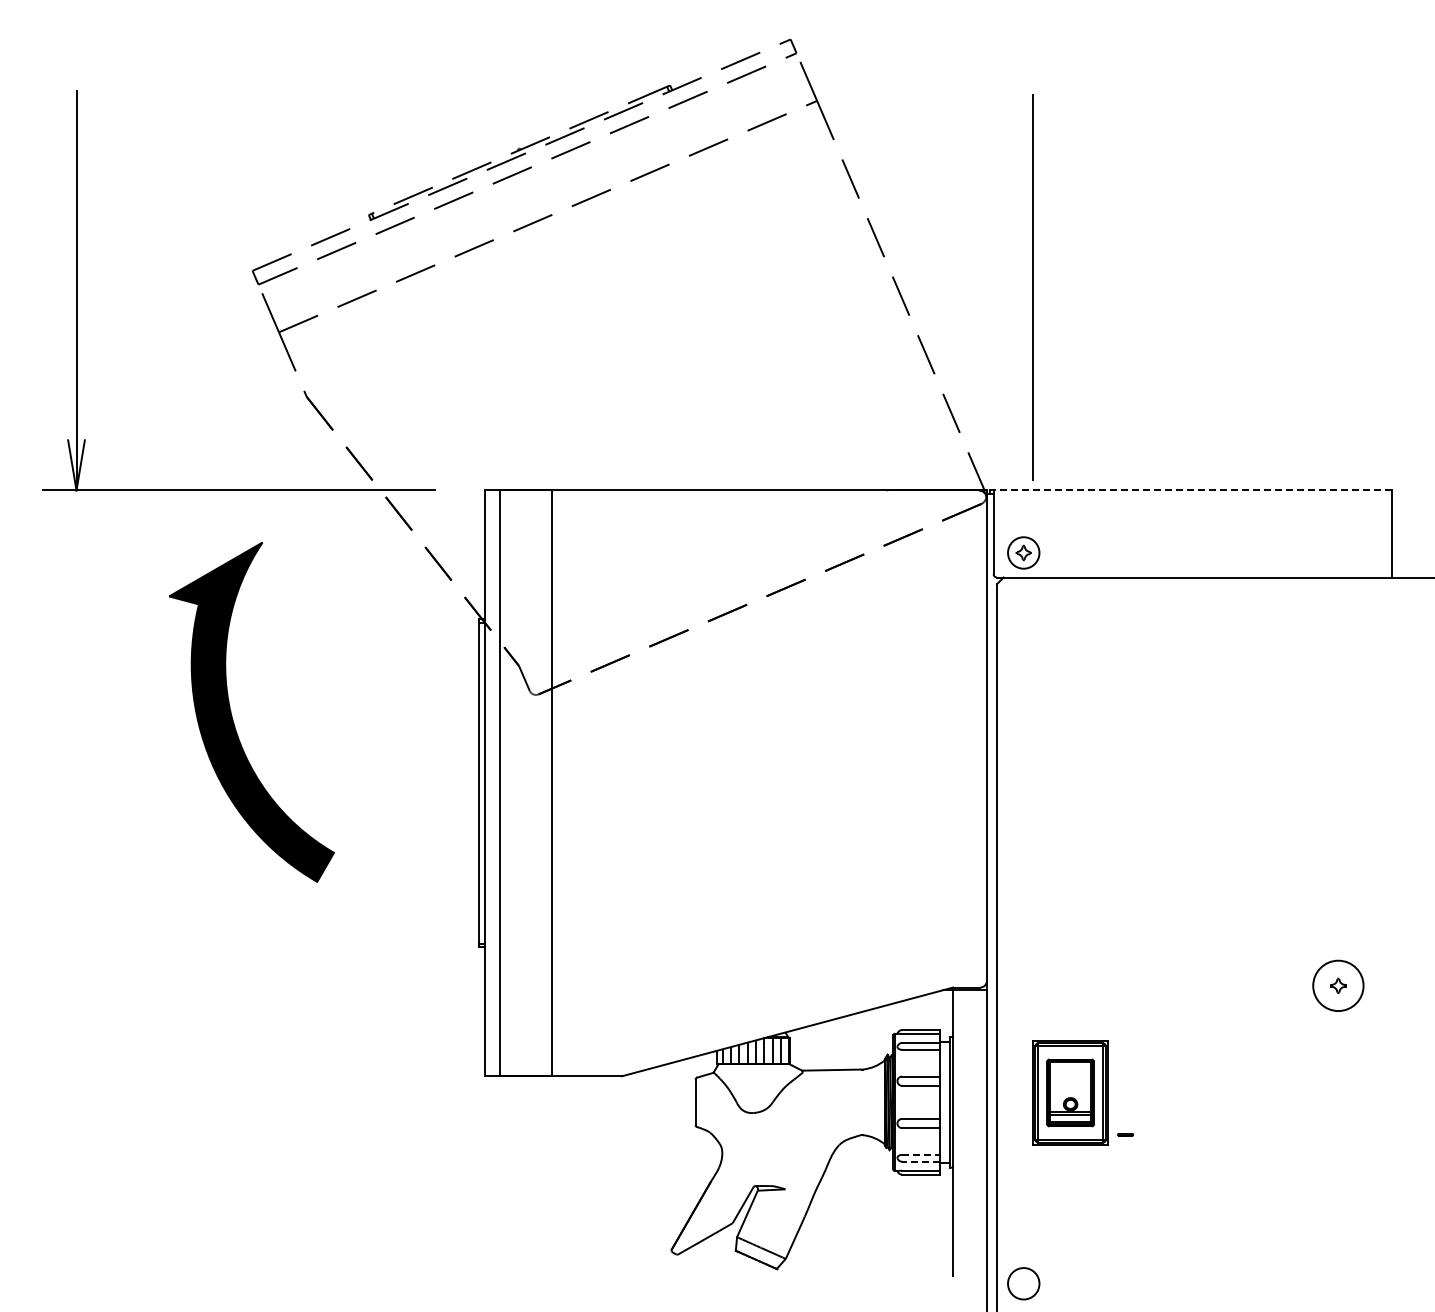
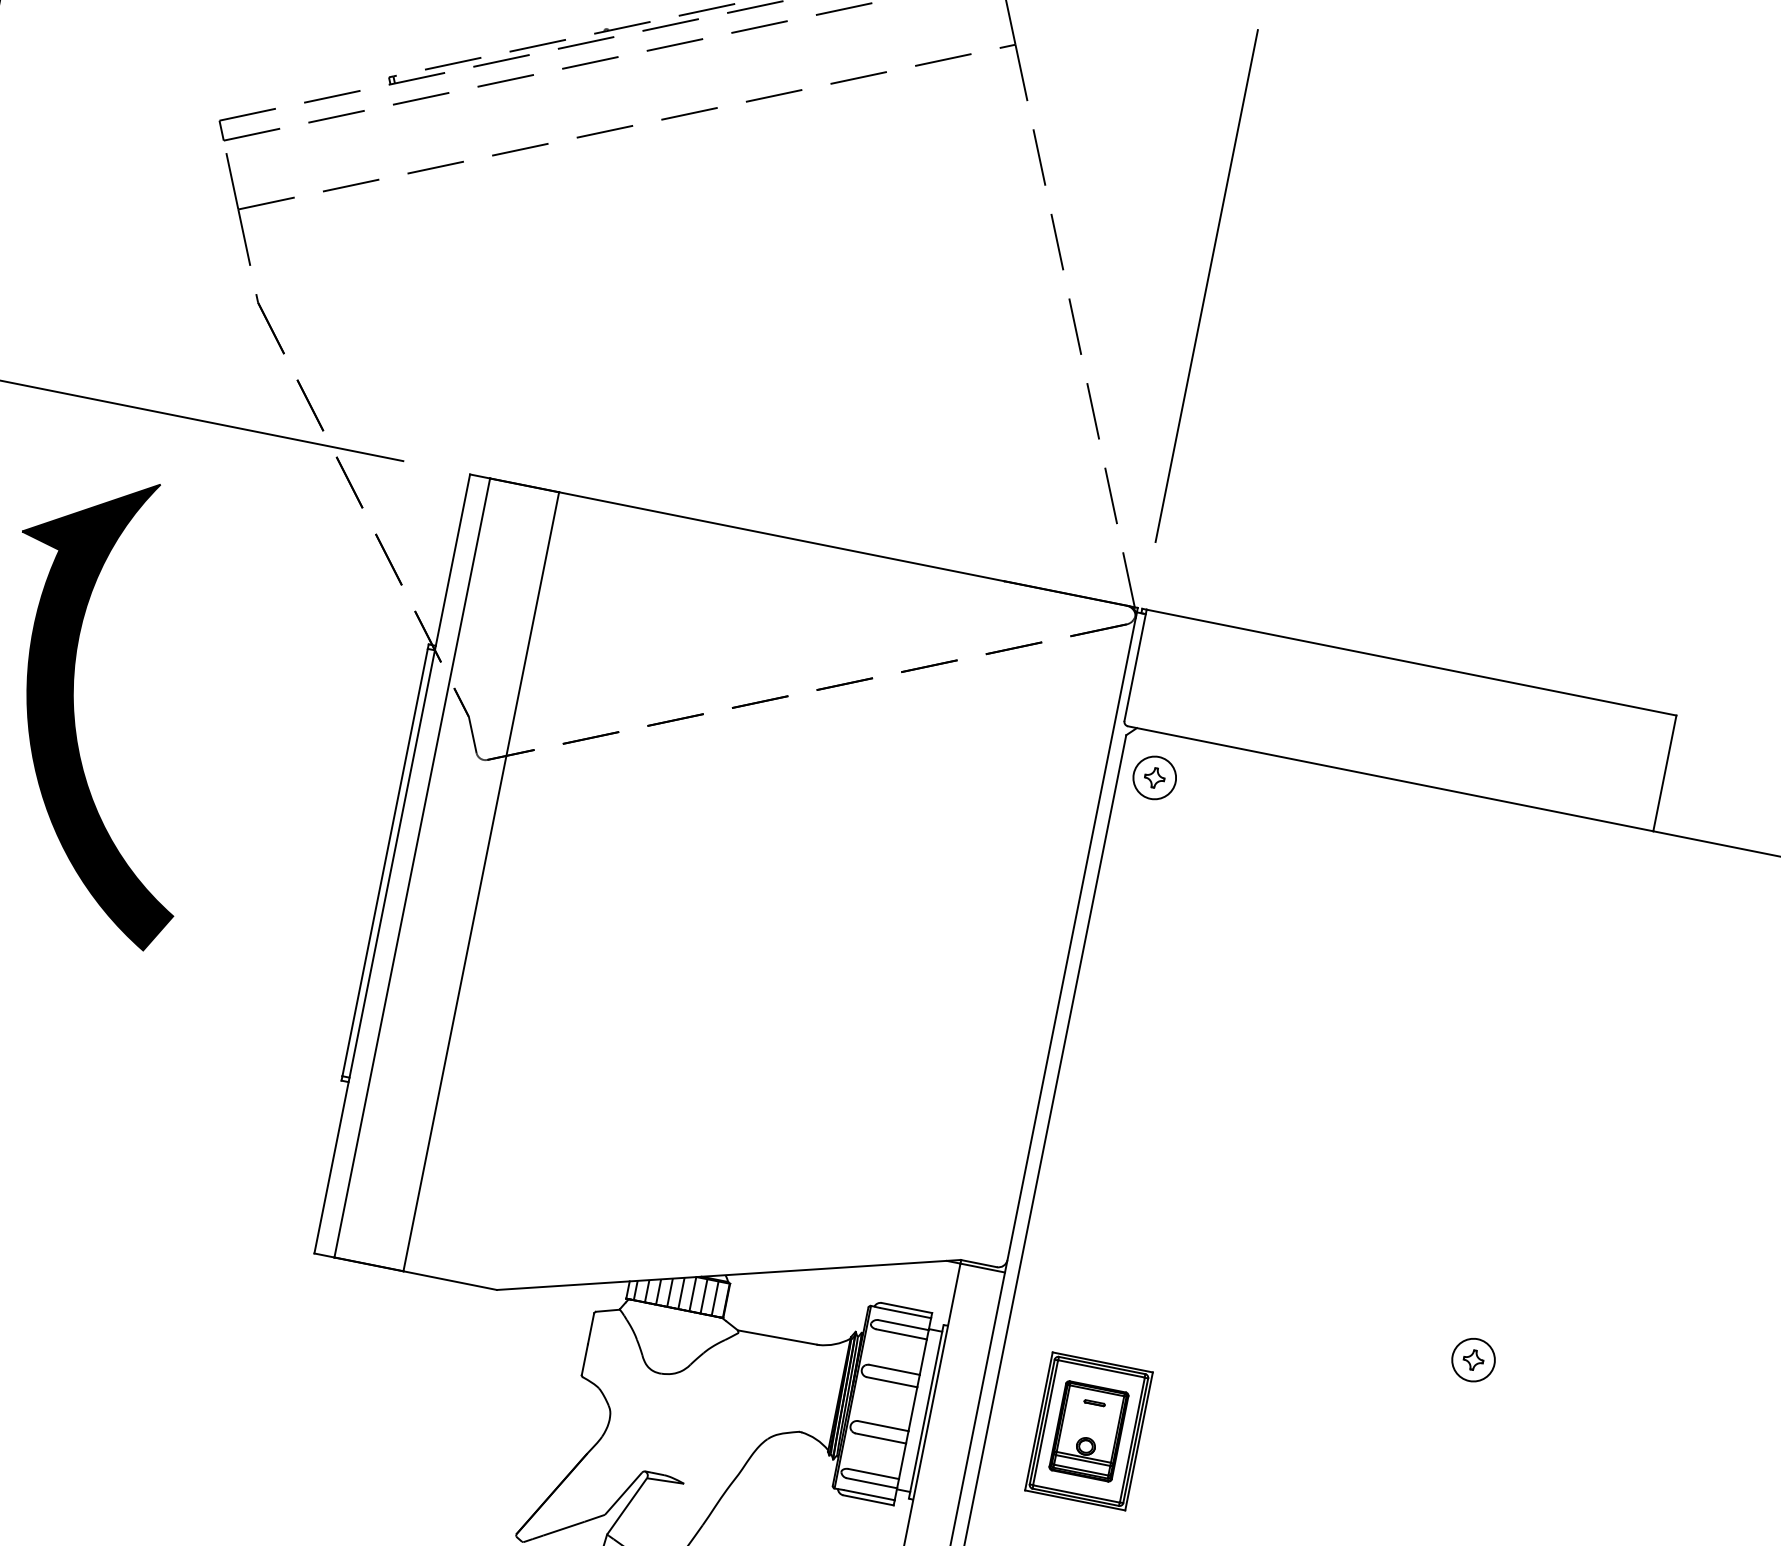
line: (1032, 287) -> (1205, 285), moved
line: (1192, 490) -> (1411, 662), dashed -> solid
part: (1023, 552) -> (1154, 777), moved
circle: (1338, 985) -> (1473, 1359), size x0.62
line: (1125, 1134) -> (1094, 1402), moved
line: (921, 1154) -> (874, 1473), dashed -> solid
line: (921, 1161) -> (872, 1482), dashed -> solid

